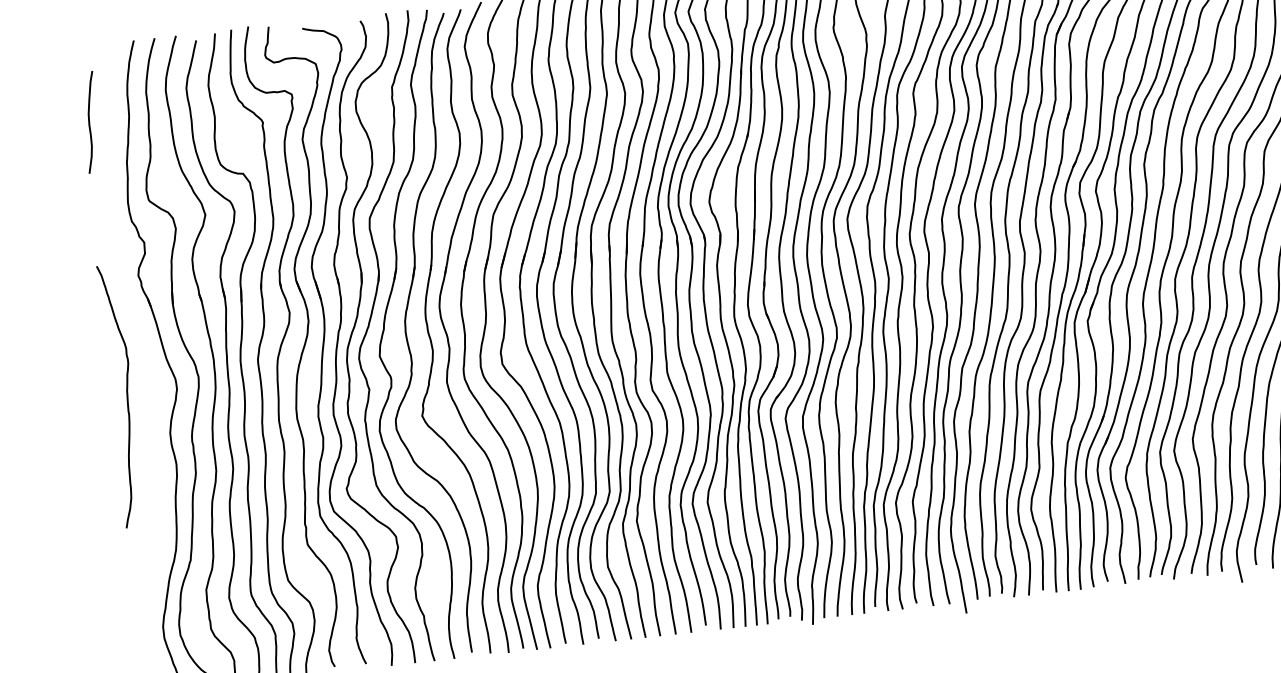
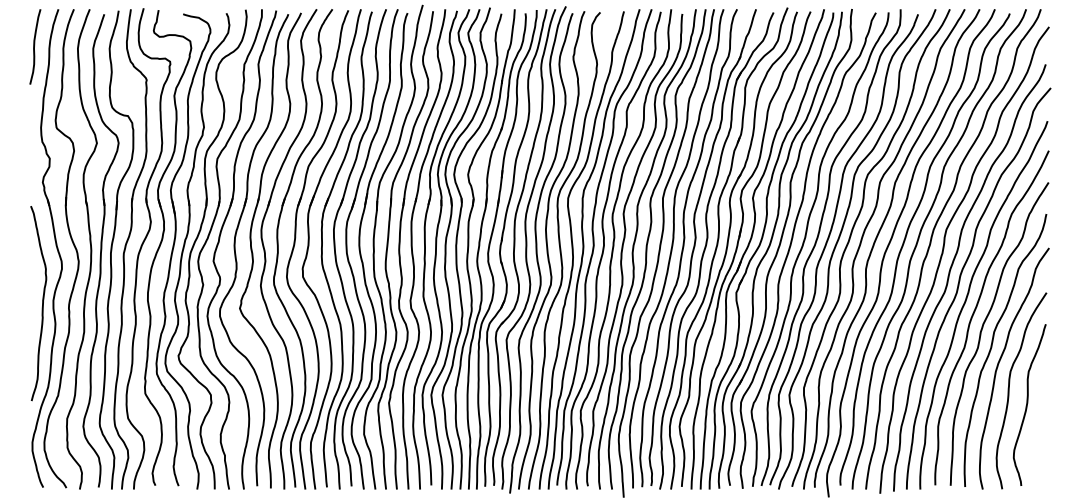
curve: (90, 120) -> (35, 45), moved
curve: (126, 395) -> (42, 303), moved

